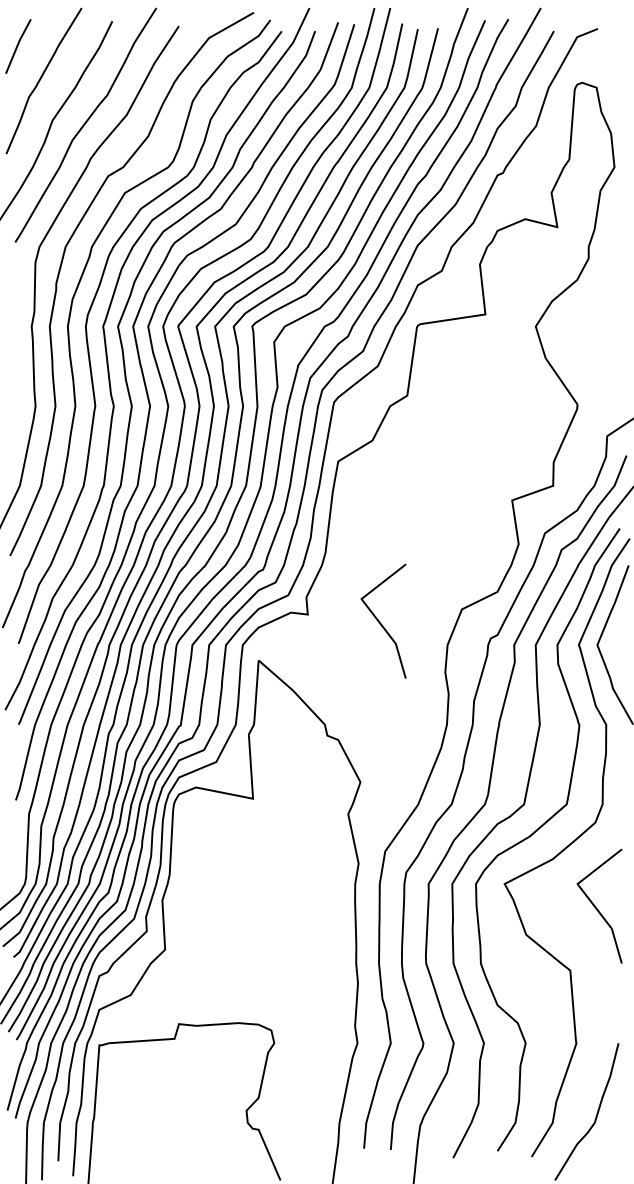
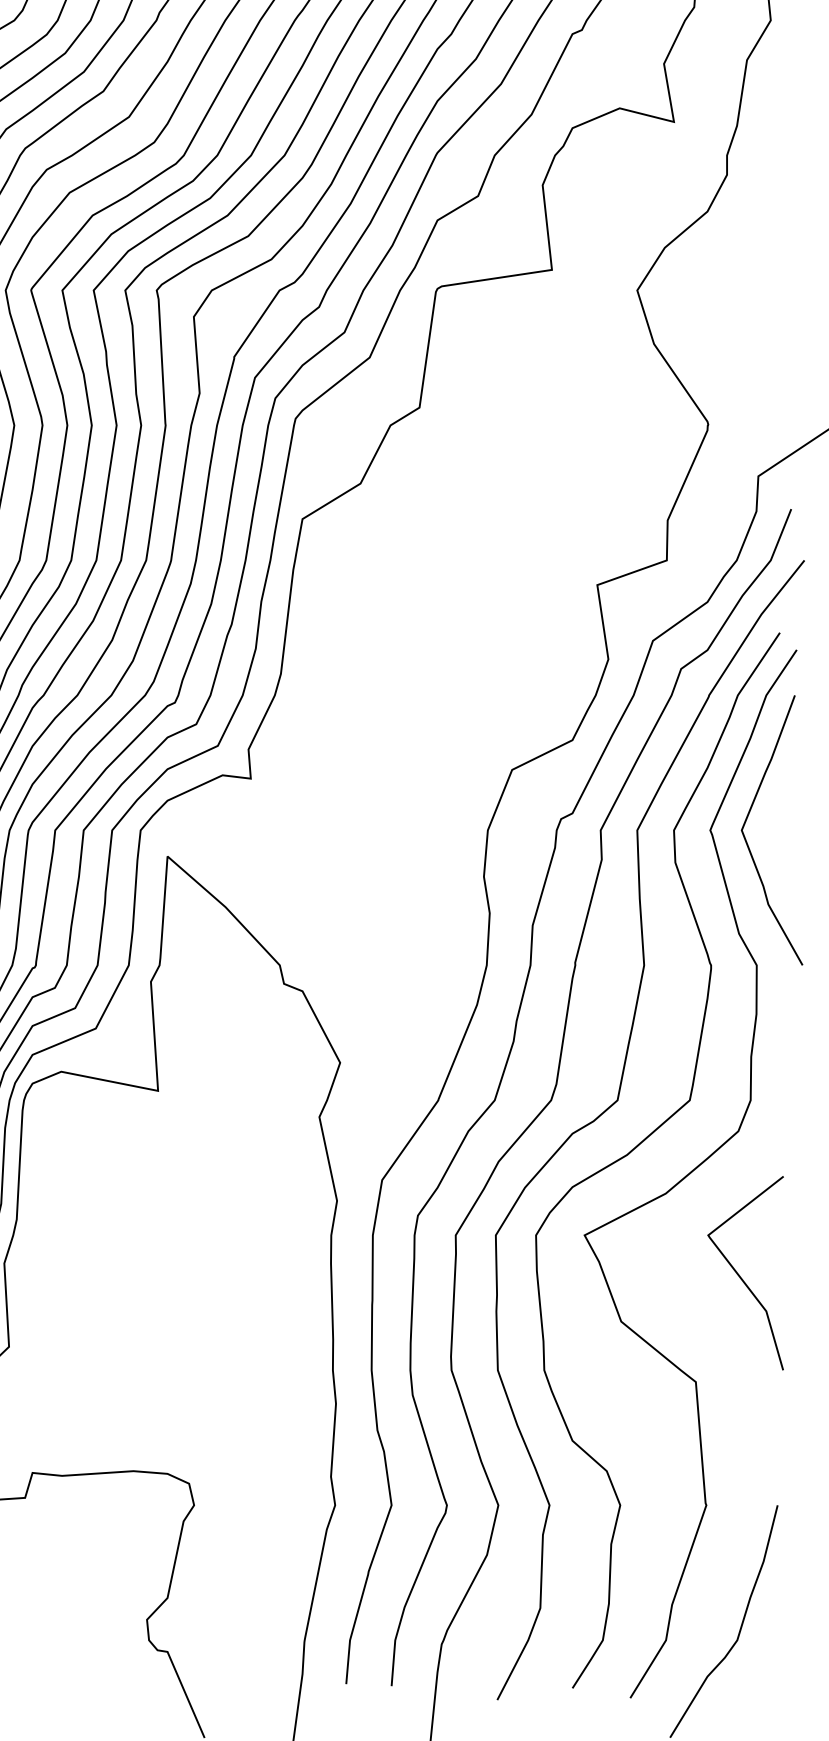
line: (380, 622) -> (374, 792), removed

